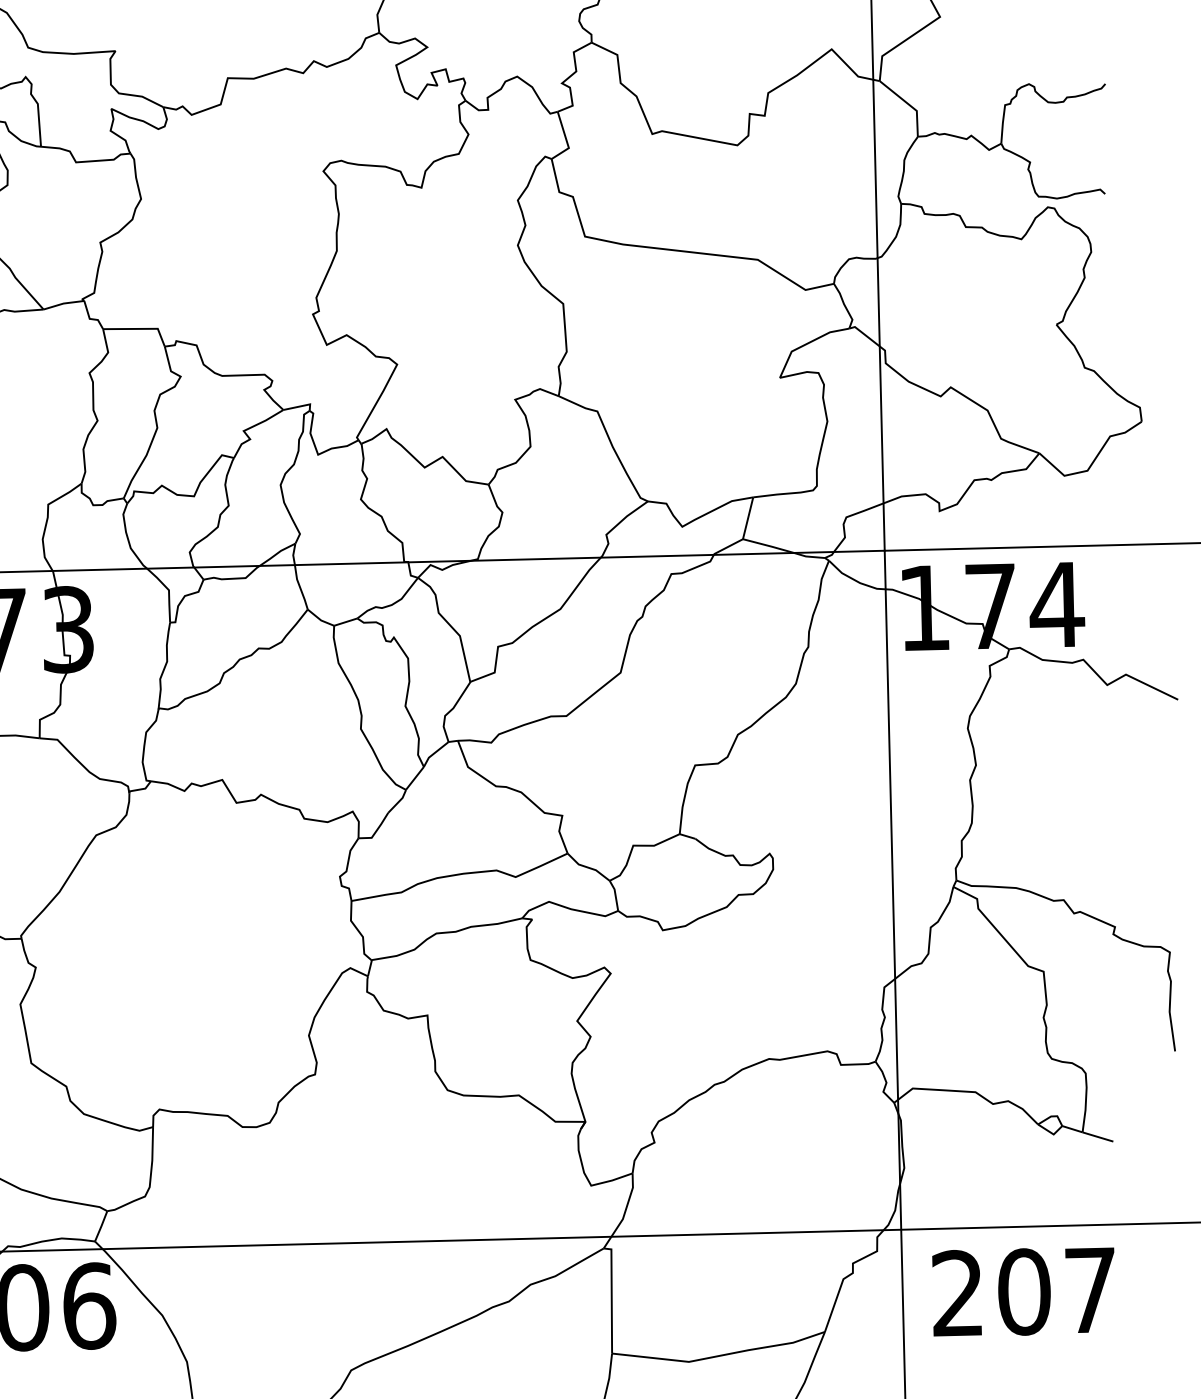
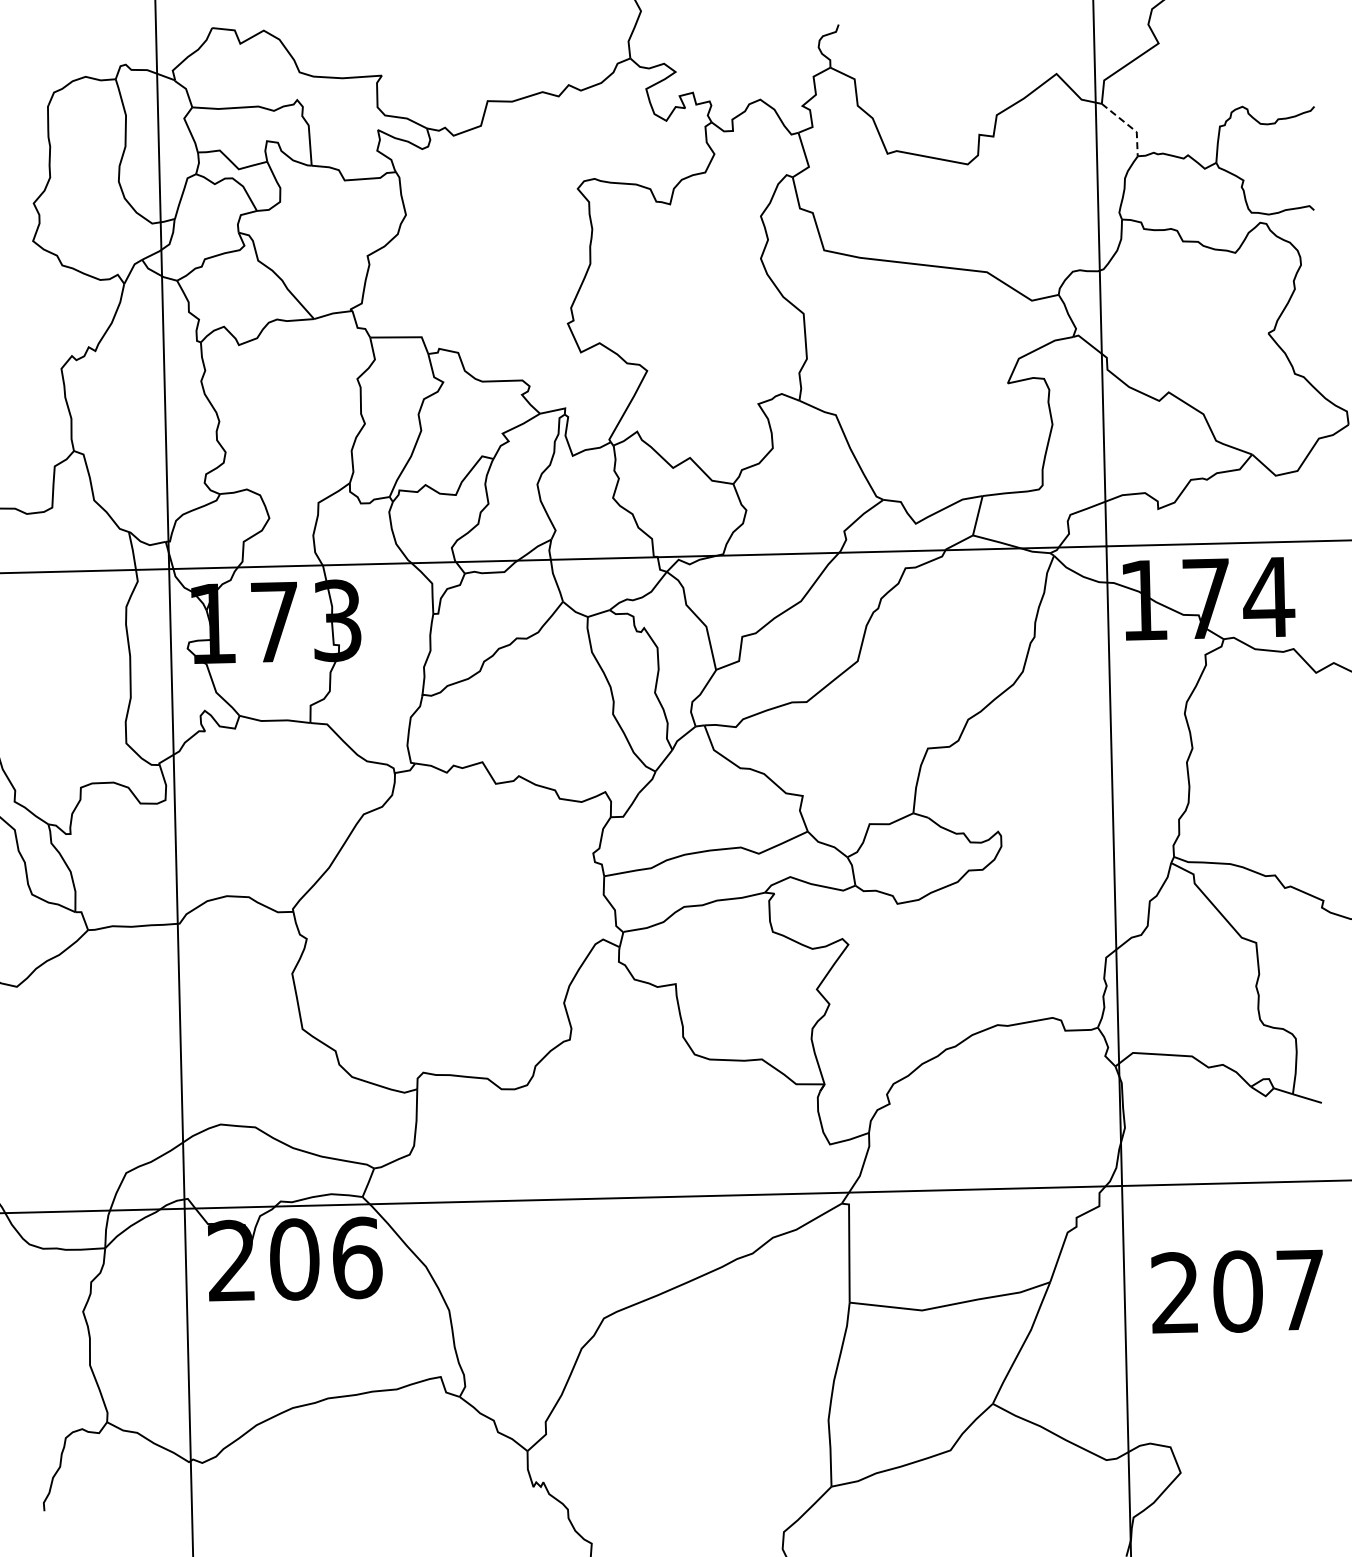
line: (909, 105) -> (1129, 126), solid -> dashed
text: (1022, 1291) -> (1236, 1291), moved

